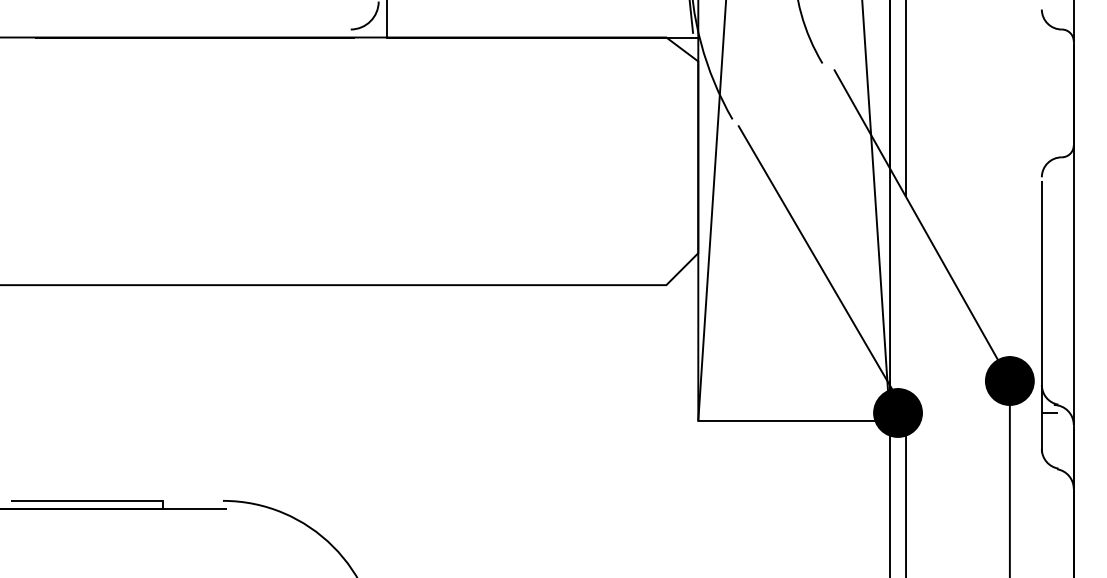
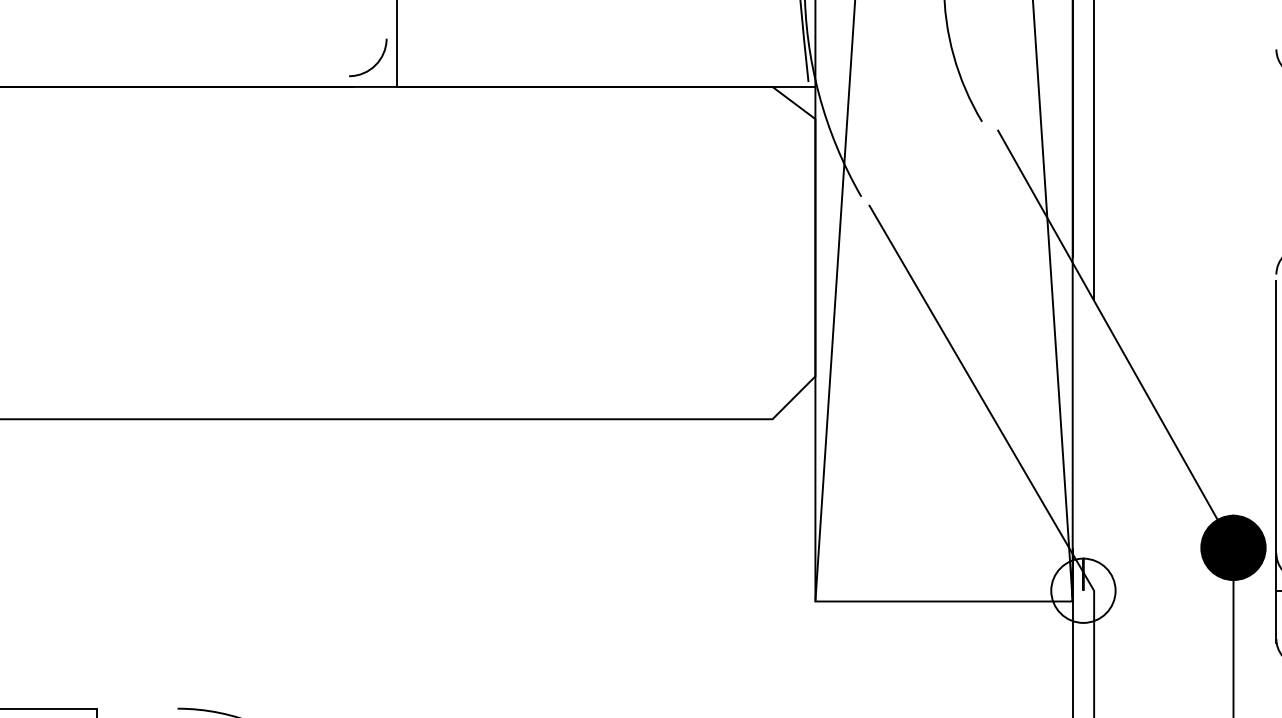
fill: (898, 412) -> (1084, 590), removed

